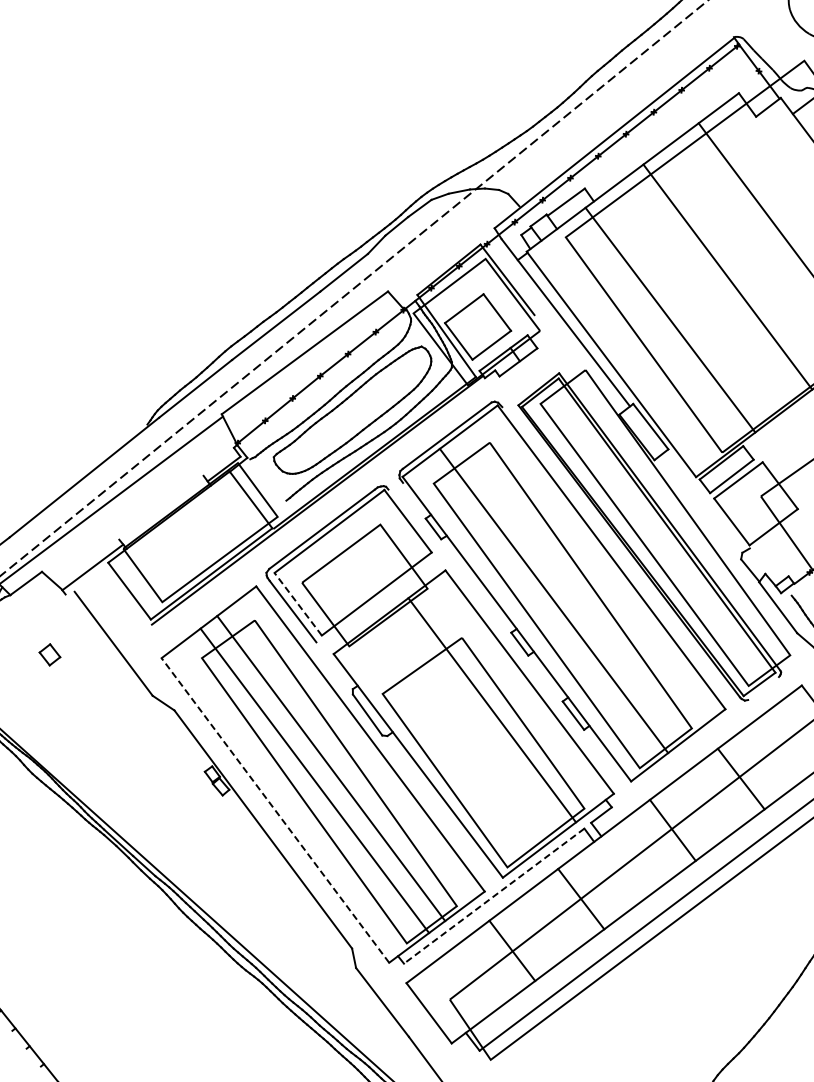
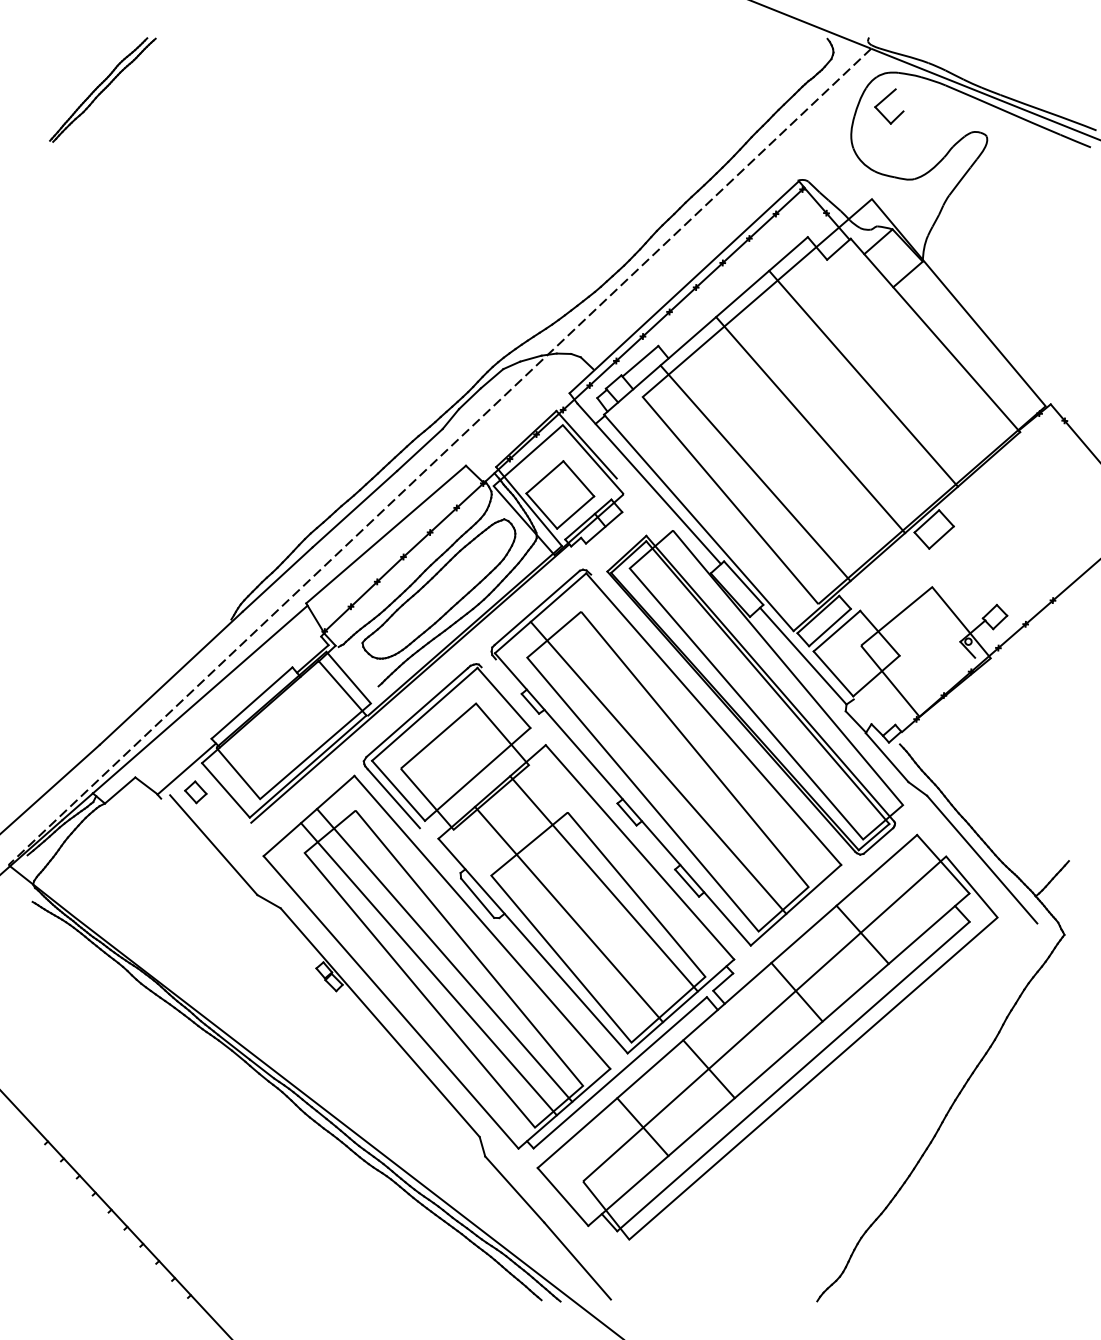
line: (703, 501) -> (803, 655), added
line: (161, 507) -> (251, 702), added
line: (298, 603) -> (398, 790), dashed -> solid
part: (49, 655) -> (195, 792), moved
line: (763, 688) -> (878, 840), added
line: (456, 737) -> (569, 914), added
line: (275, 810) -> (391, 1002), dashed -> solid
line: (494, 895) -> (620, 1072), dashed -> solid

